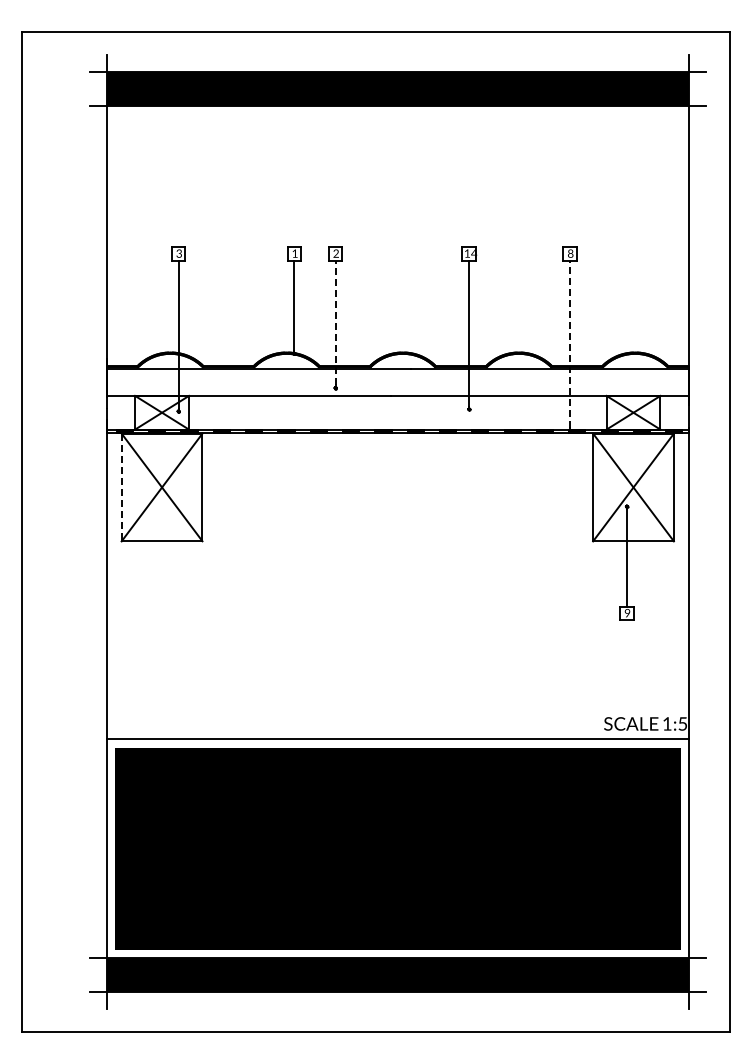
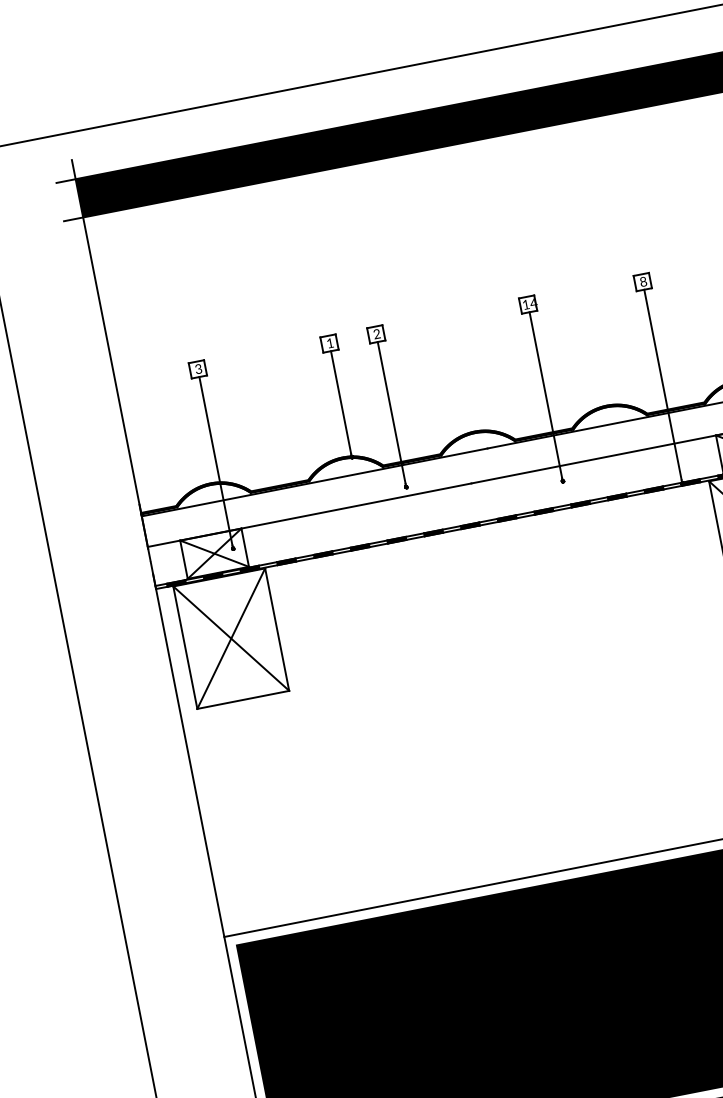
line: (335, 322) -> (391, 412), dashed -> solid
line: (570, 344) -> (663, 385), dashed -> solid
line: (121, 487) -> (185, 647), dashed -> solid

